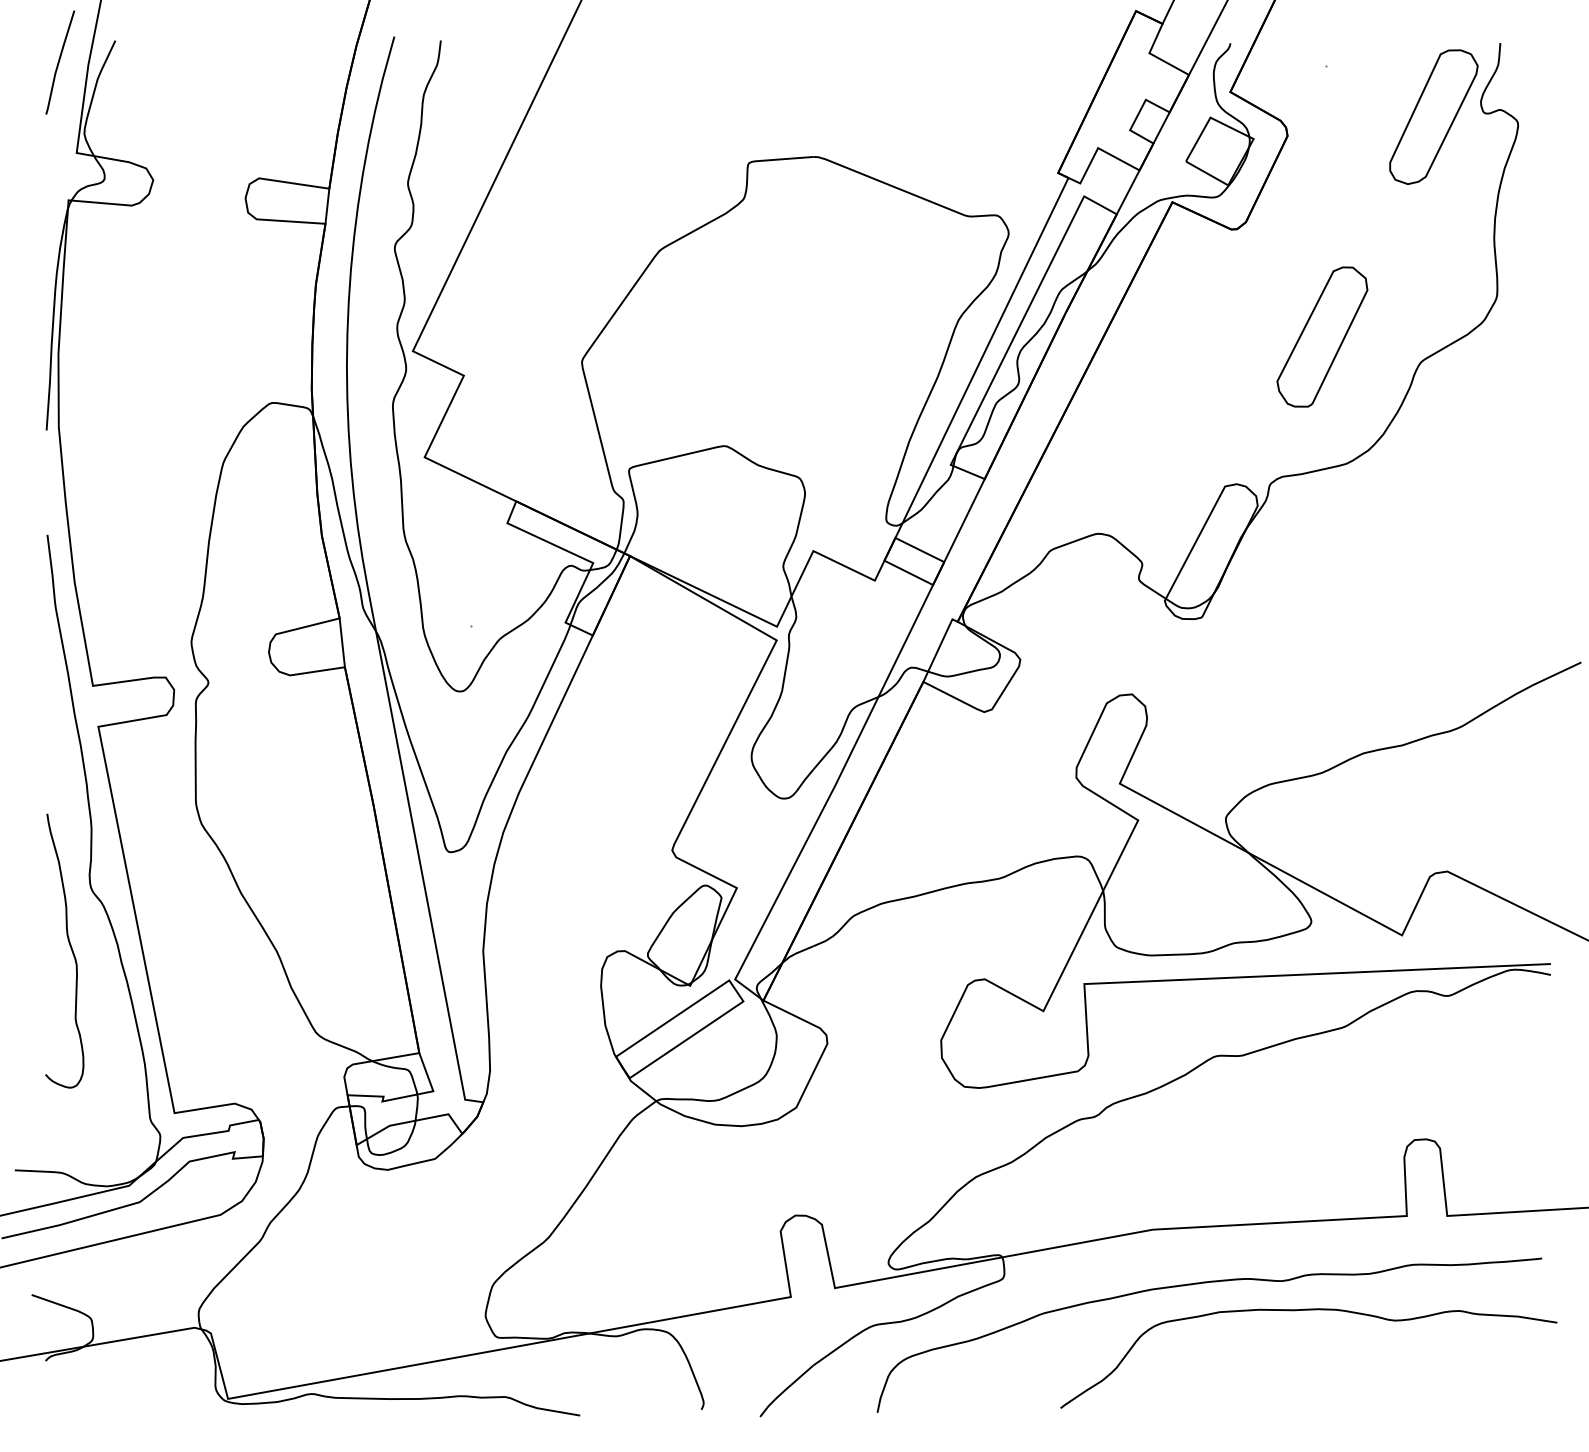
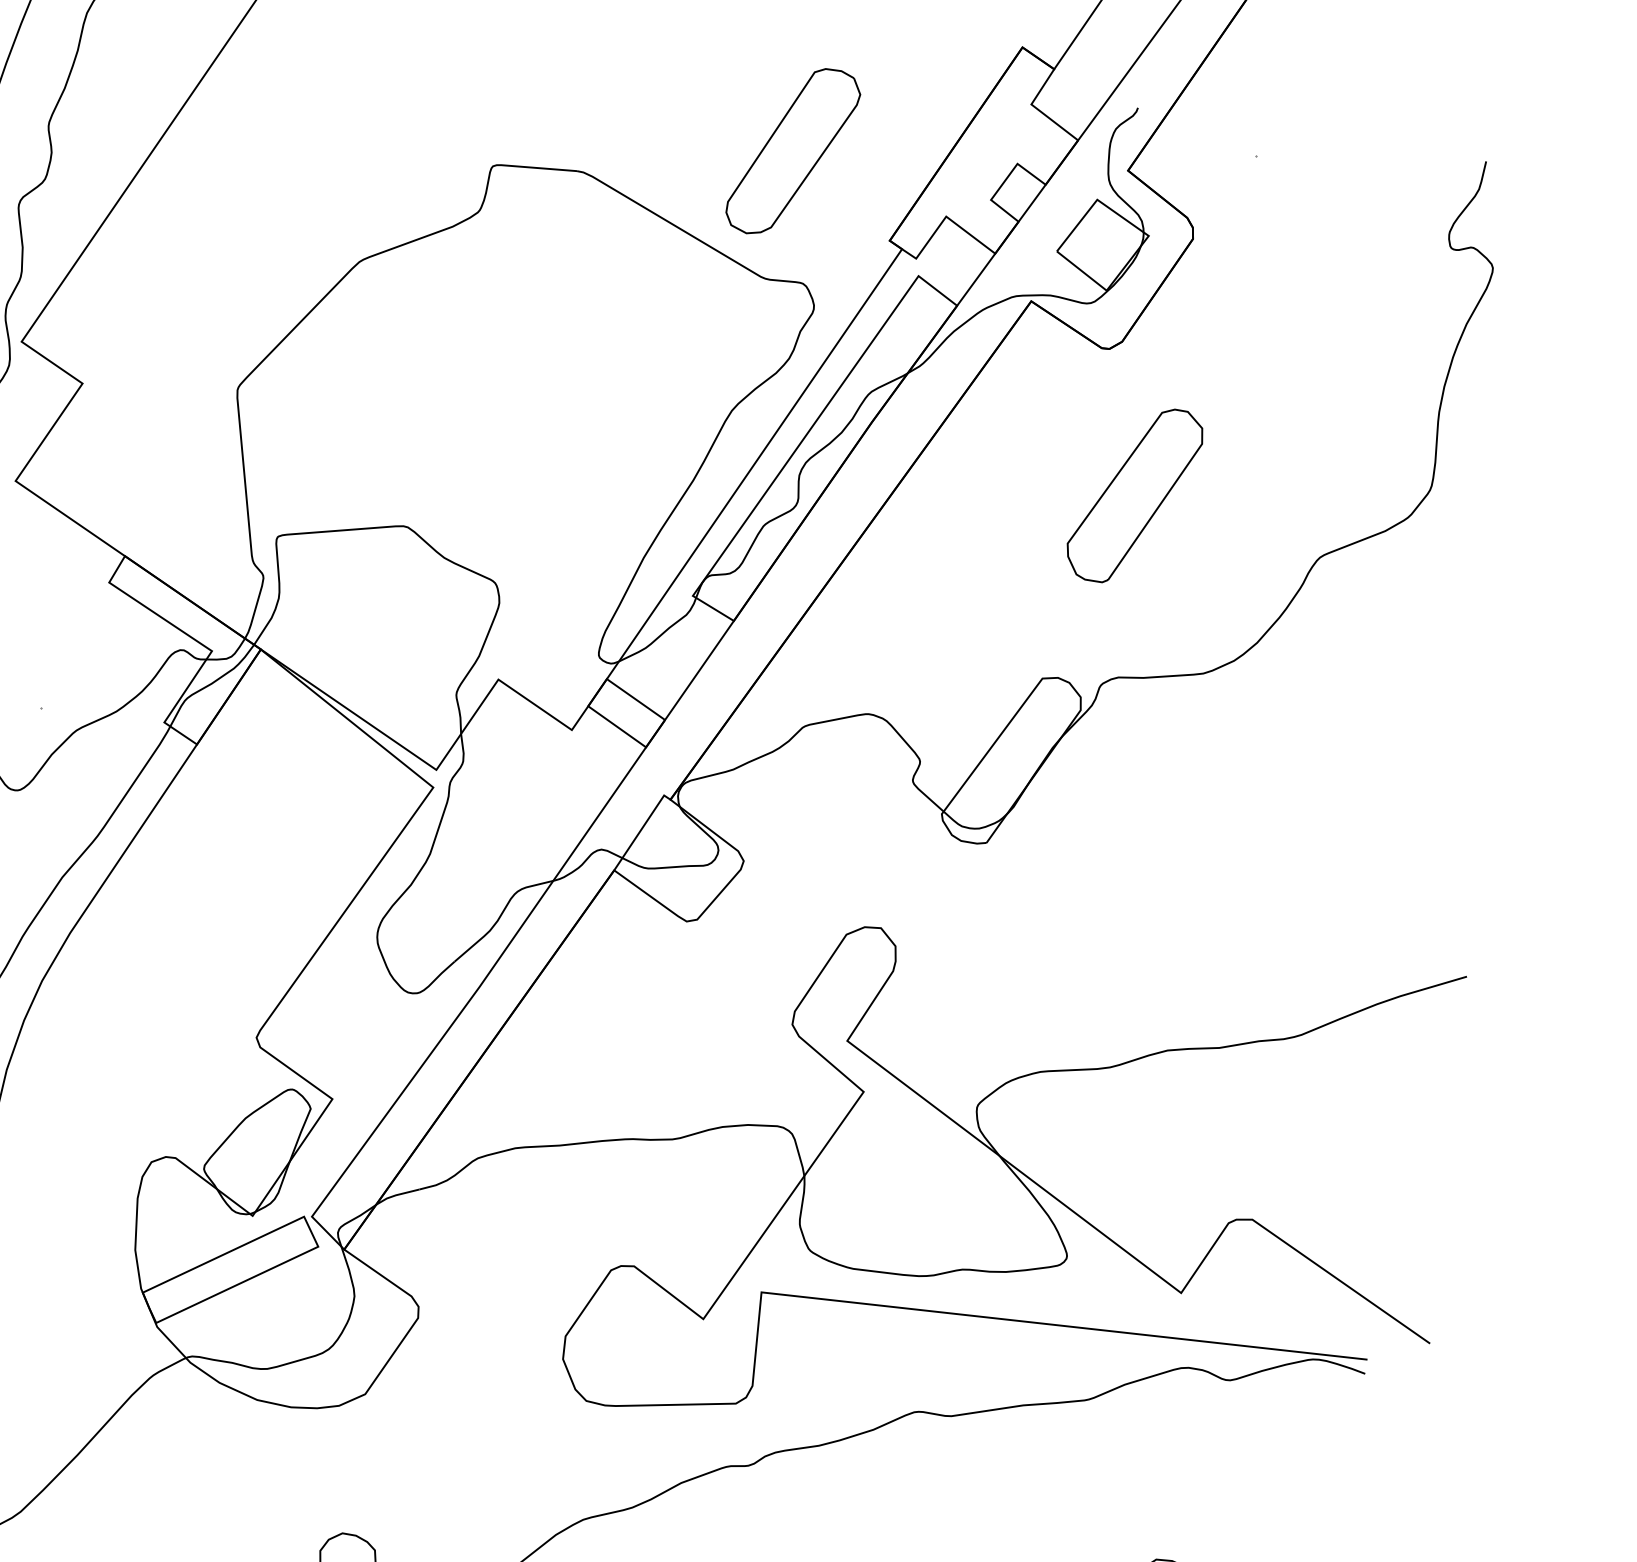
part: (1433, 116) -> (793, 151), moved
part: (1322, 336) -> (1134, 494), moved

